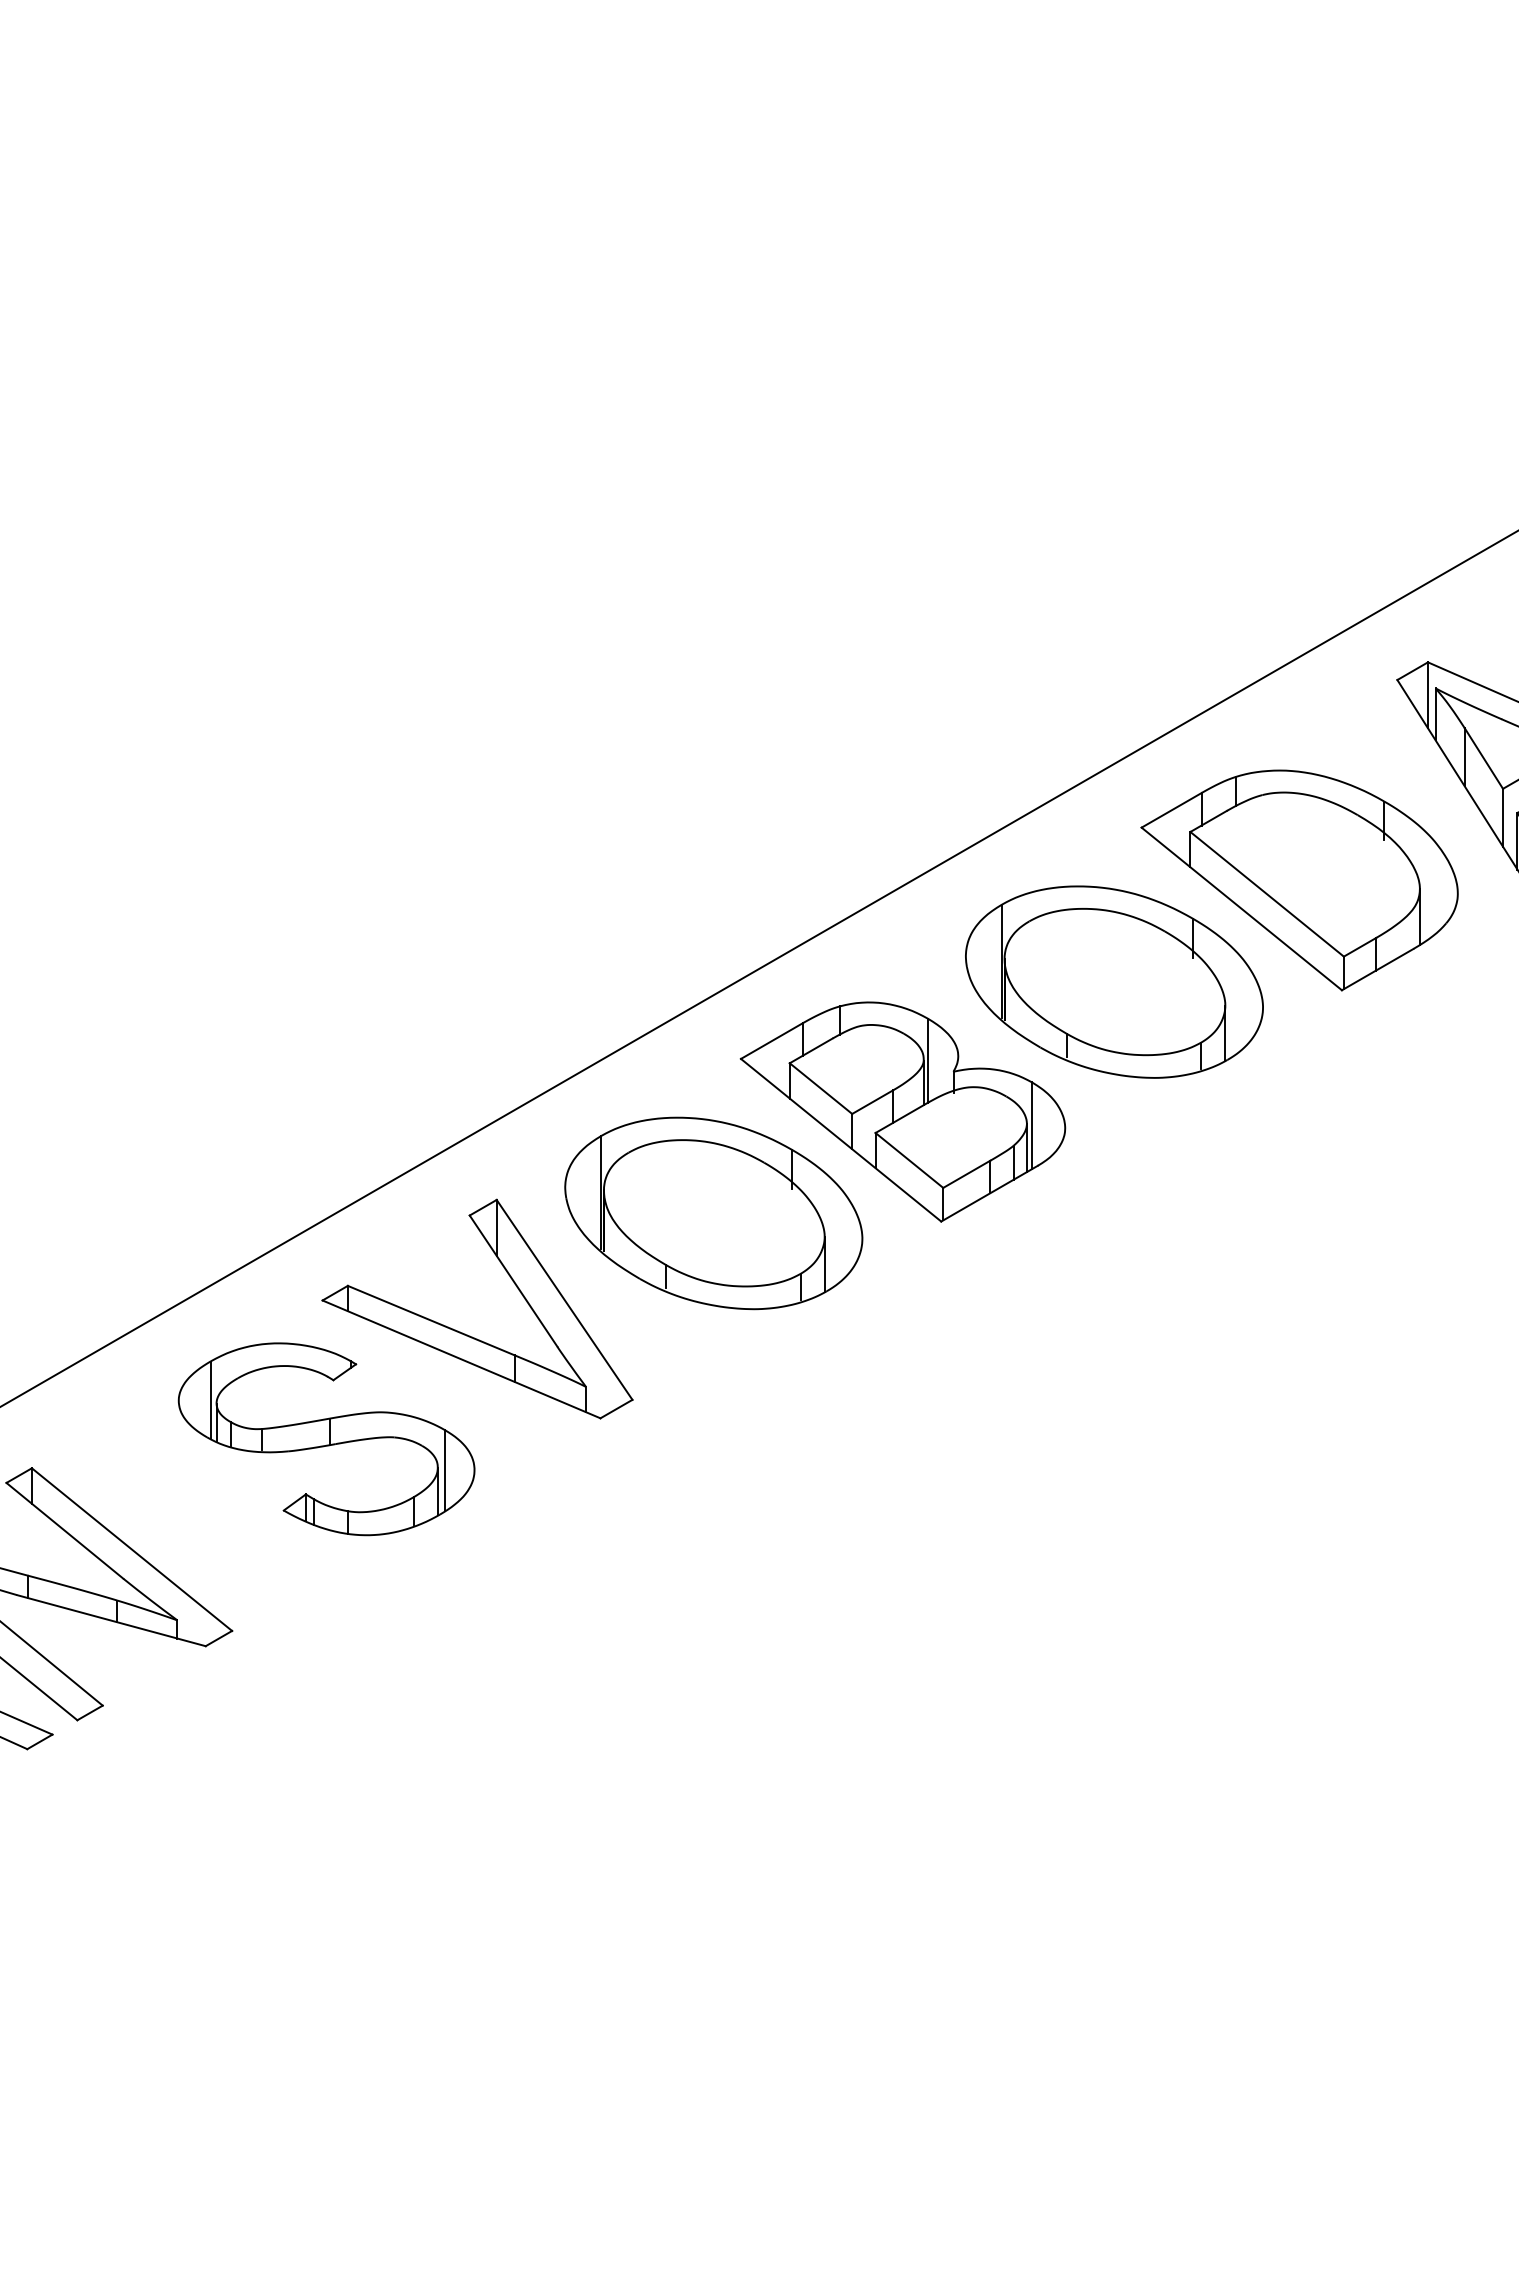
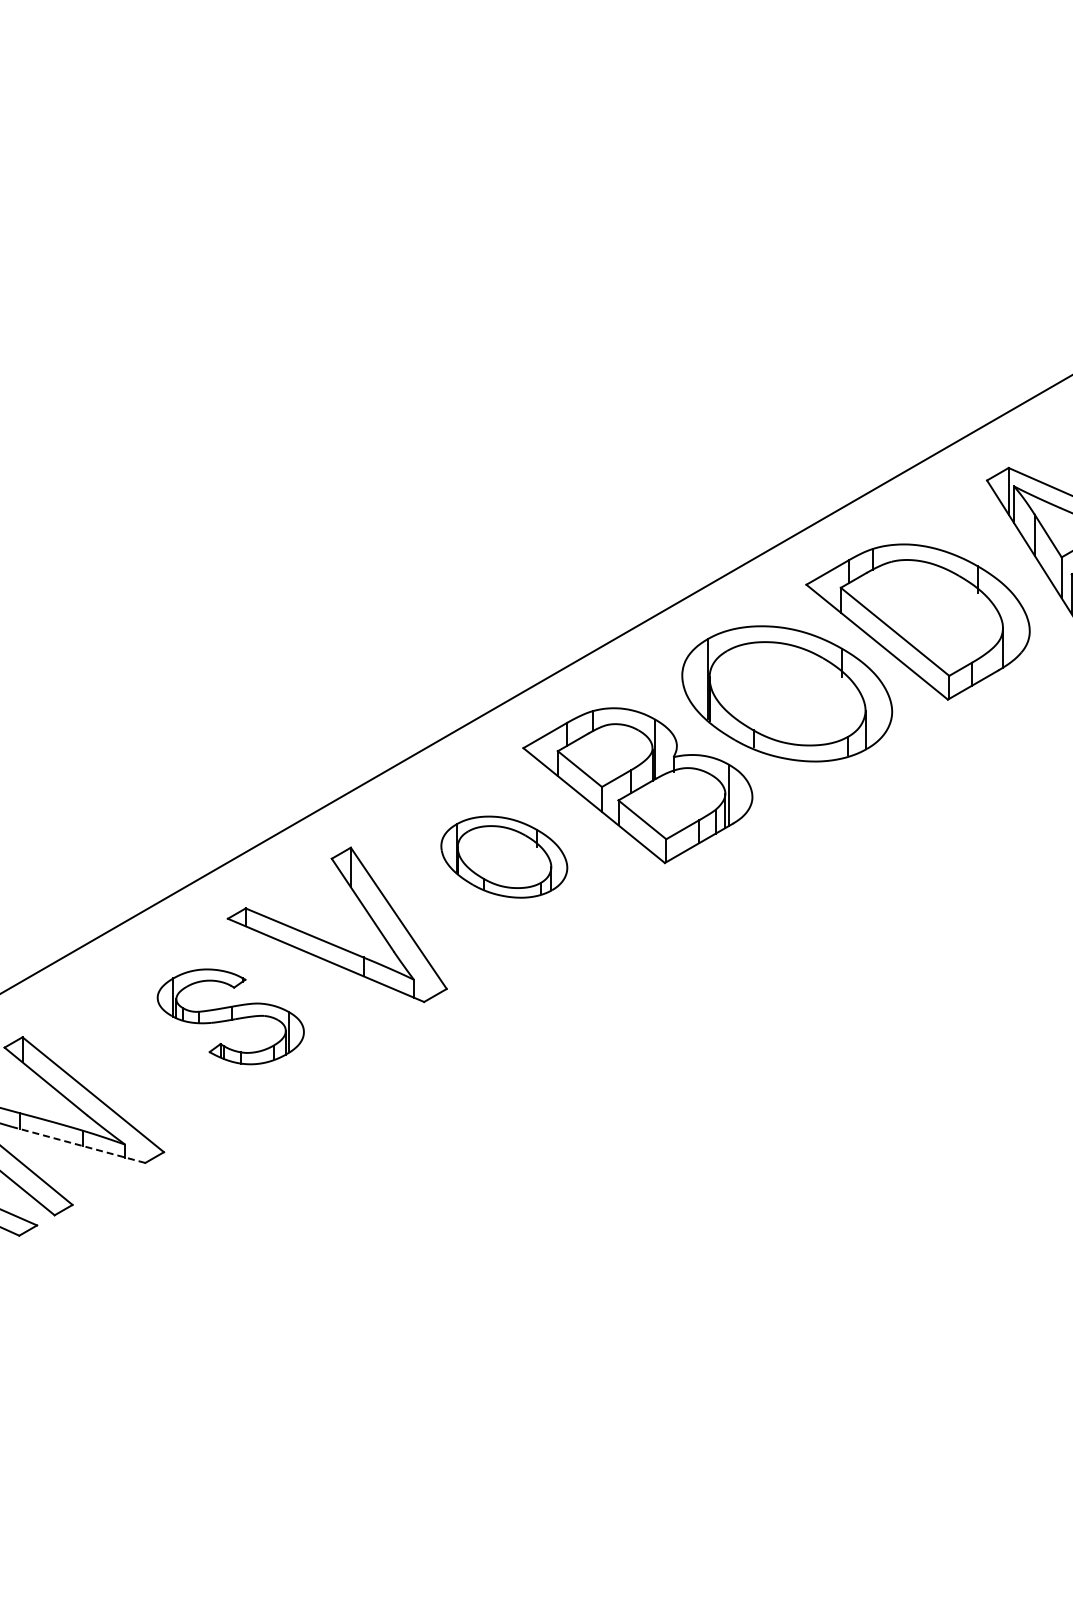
part: (714, 1212) -> (504, 856), size x0.6
part: (326, 1438) -> (230, 1016), size x0.7
line: (111, 1620) -> (78, 1144), solid -> dashed

